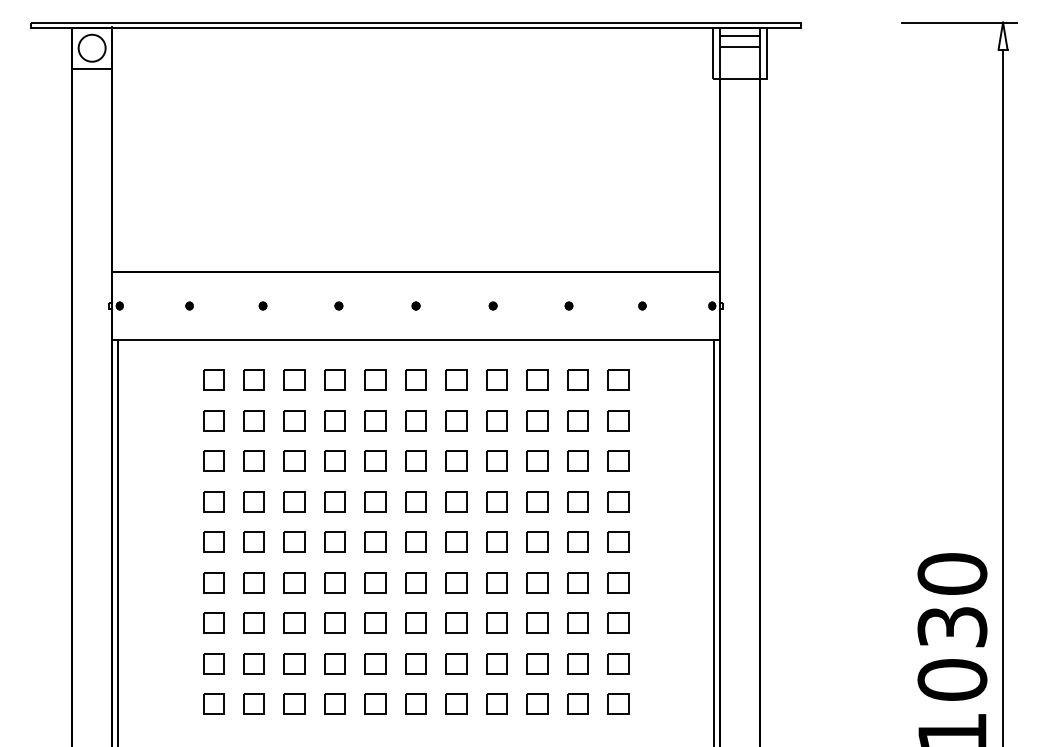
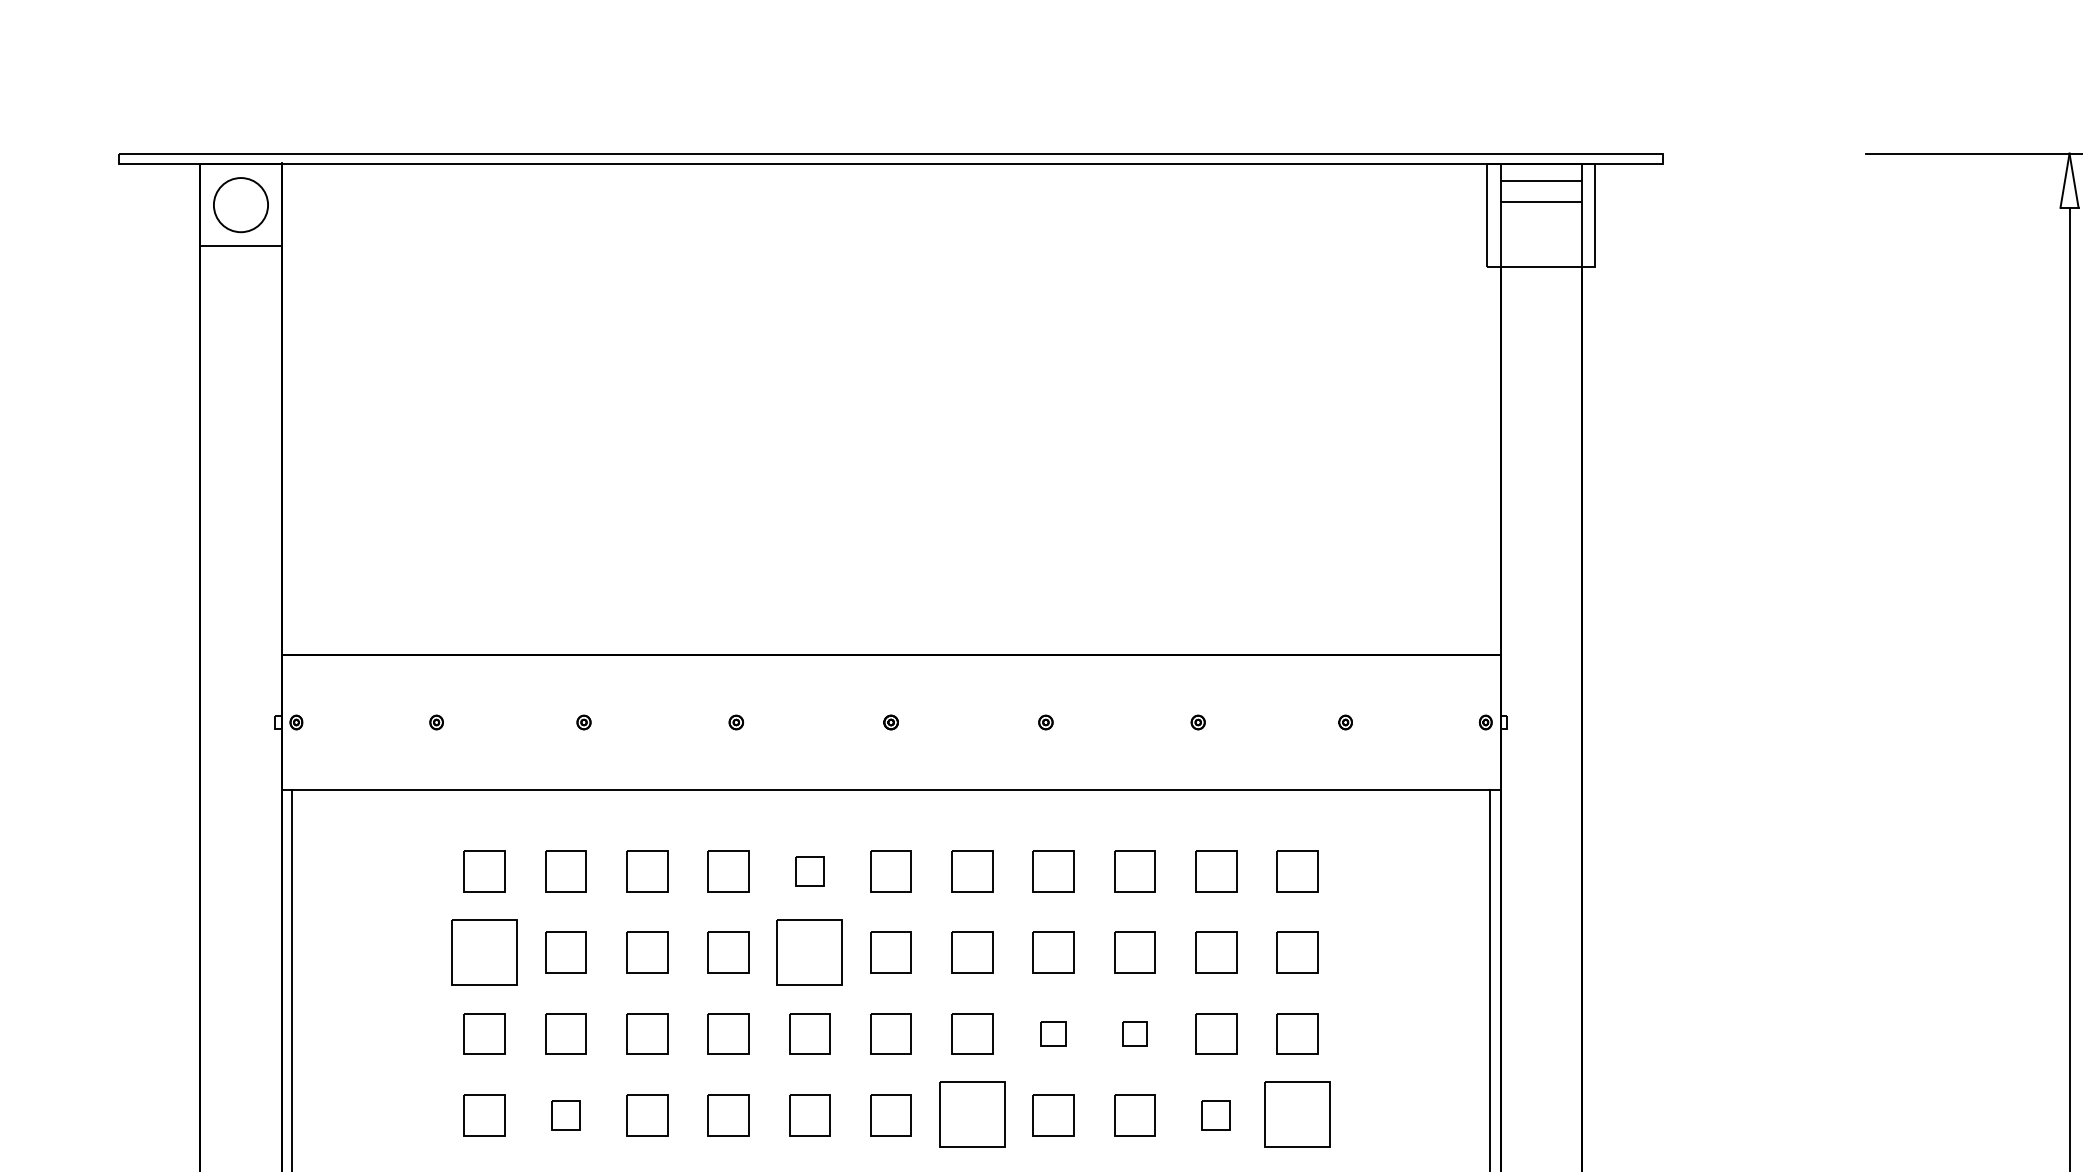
part: (375, 379) -> (809, 870), size x0.7
part: (213, 420) -> (484, 952), size x1.6
part: (375, 420) -> (809, 952), size x1.6
part: (496, 460) -> (1052, 1032), size x0.6
part: (537, 460) -> (1134, 1032), size x0.6
part: (253, 501) -> (564, 1114), size x0.7
part: (456, 501) -> (972, 1114), size x1.6
part: (577, 501) -> (1215, 1114), size x0.7
part: (618, 501) -> (1297, 1114), size x1.6

